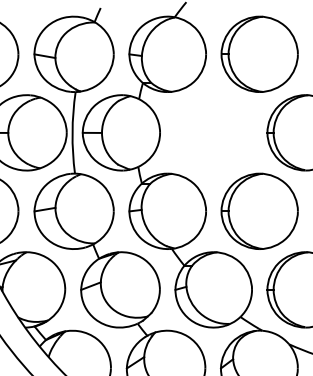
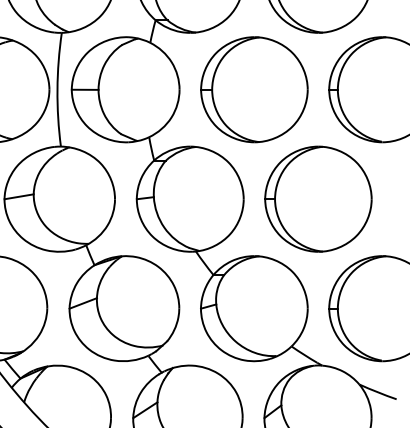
part: (213, 132) -> (254, 89), added

